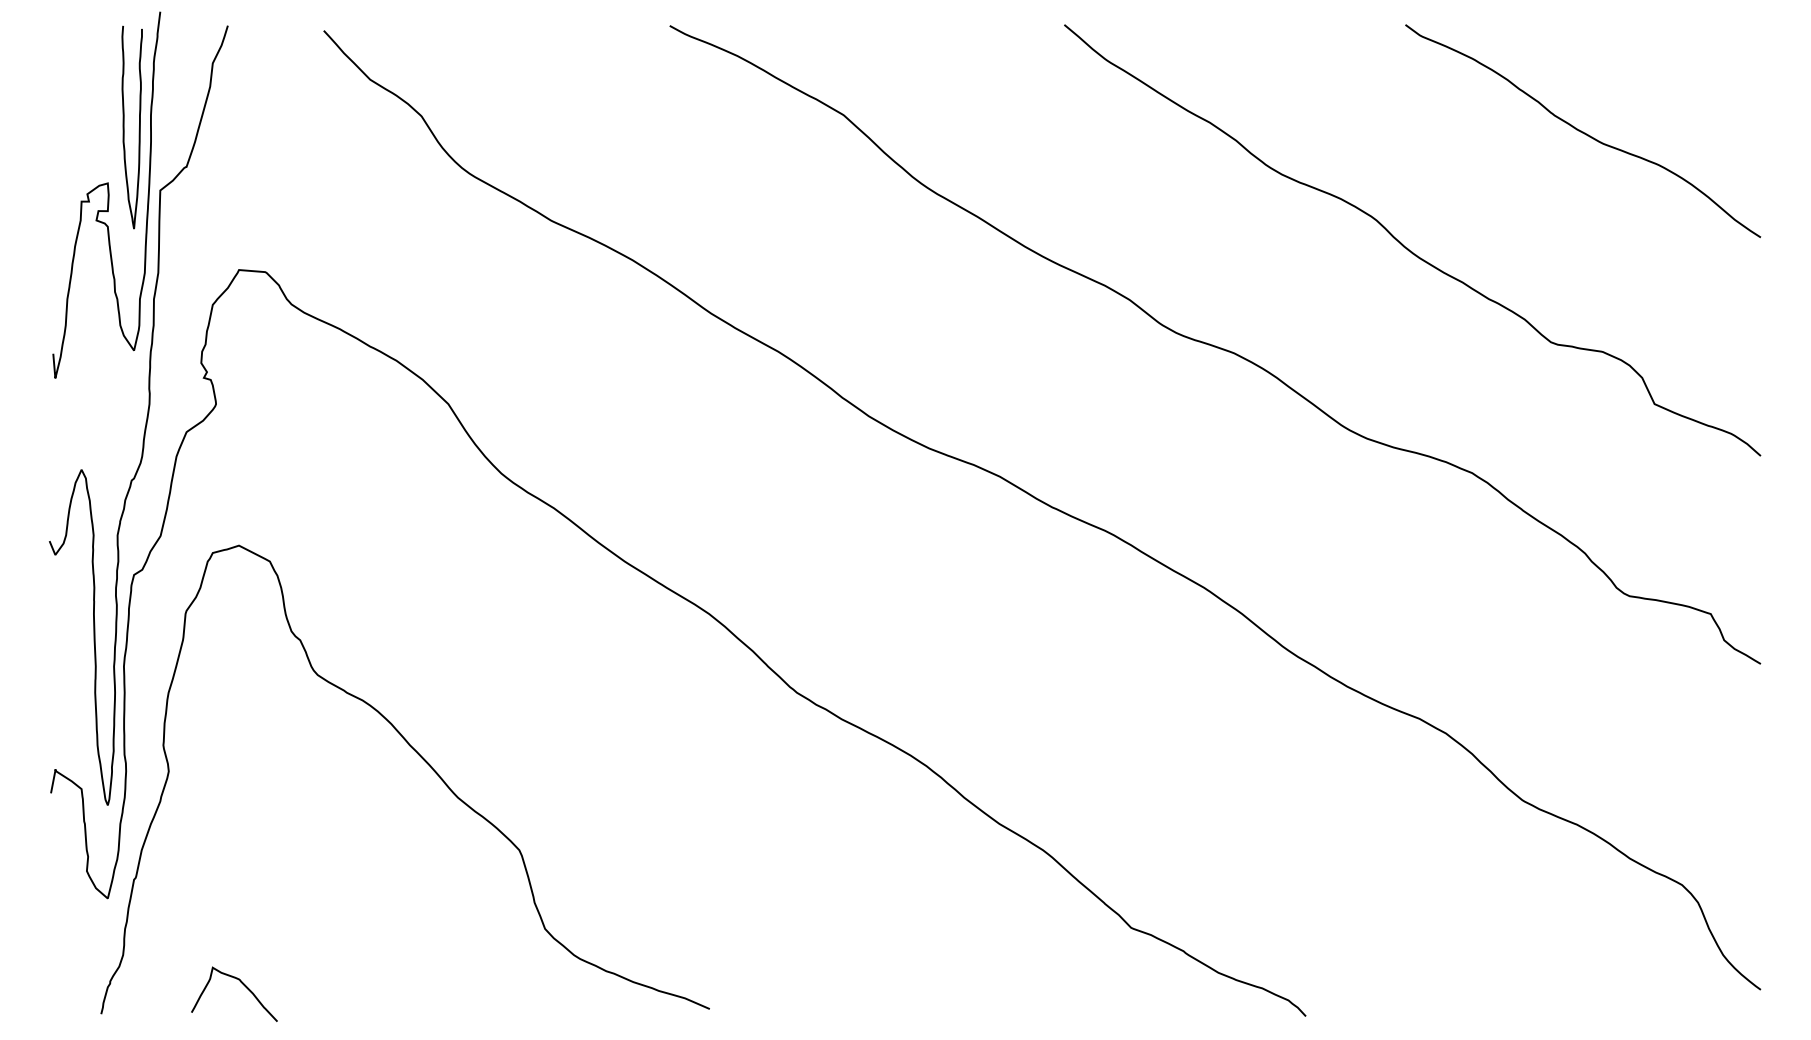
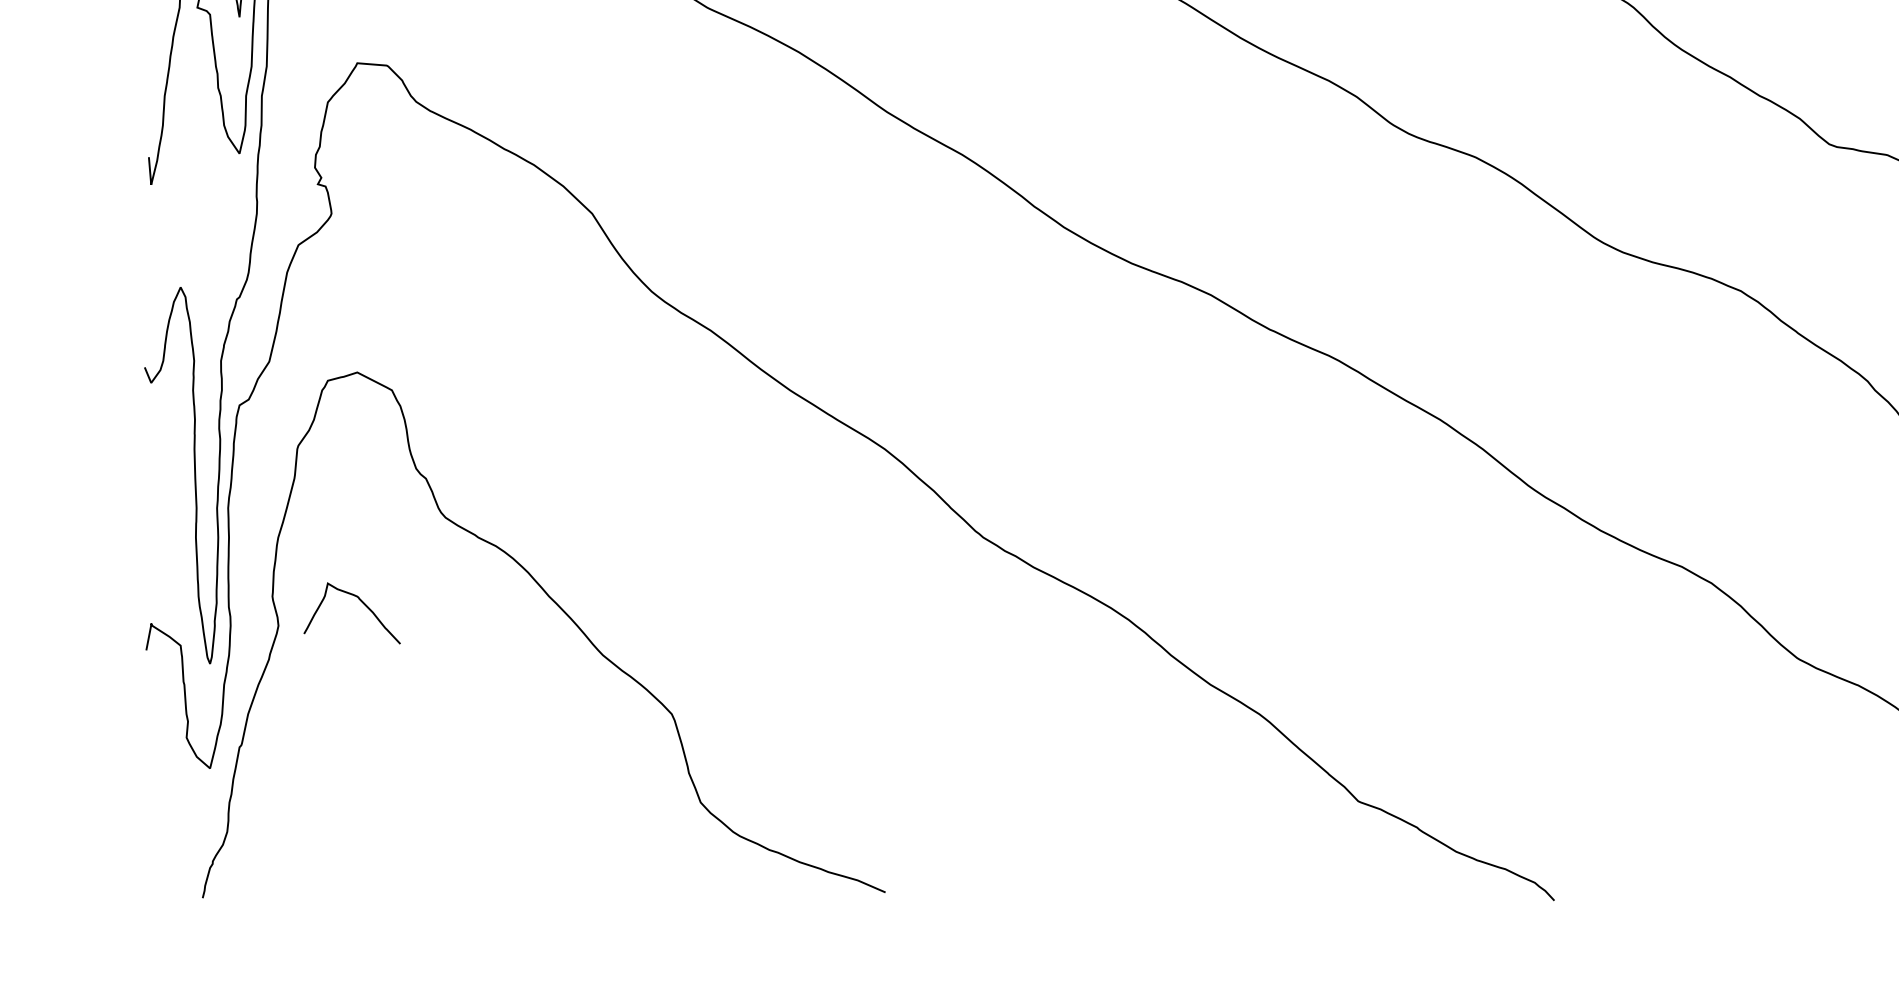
curve: (242, 984) -> (361, 602), moved

